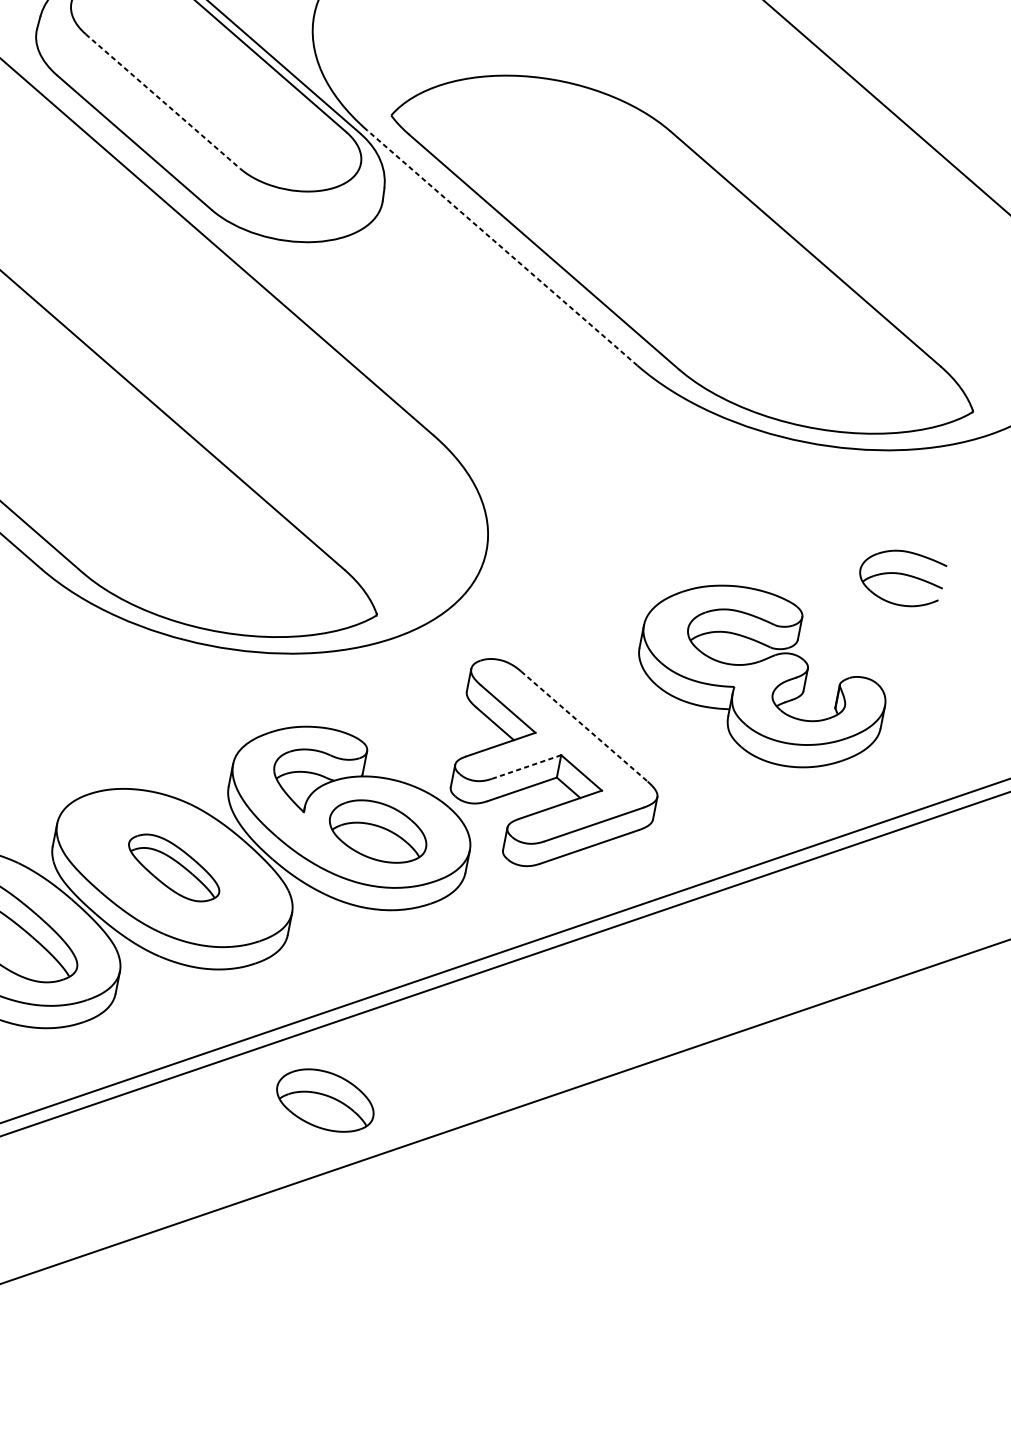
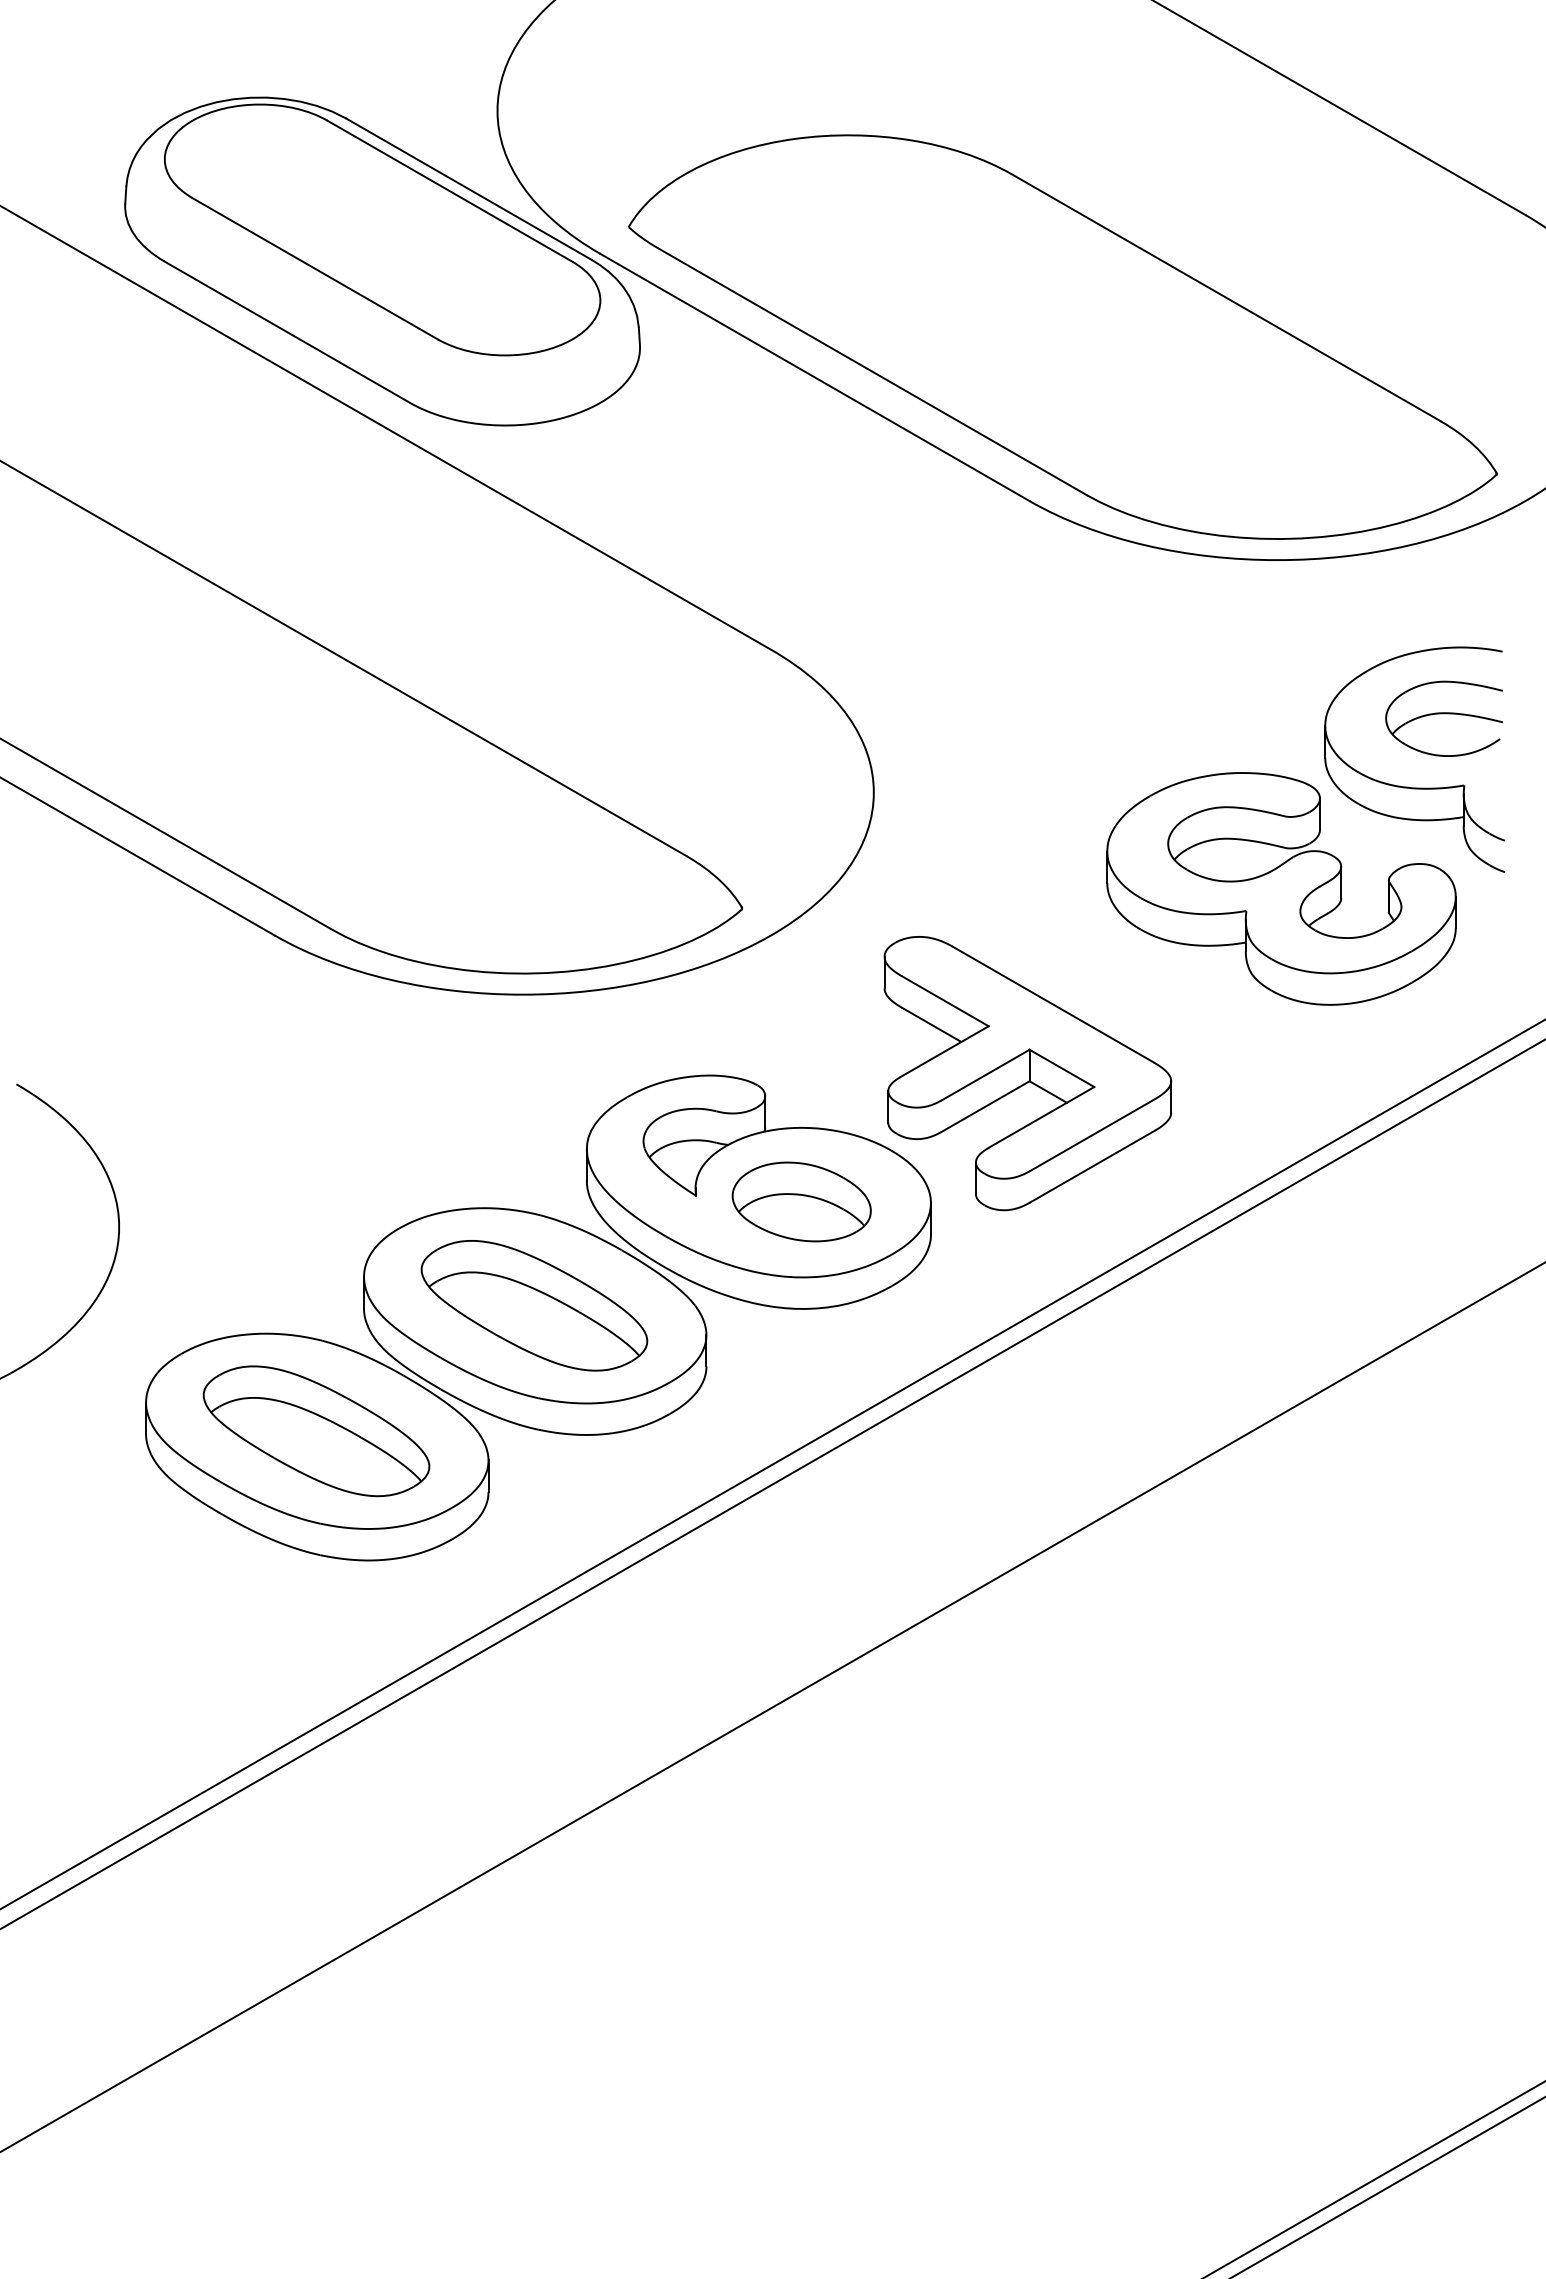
line: (163, 101) -> (315, 269), dashed -> solid
line: (502, 248) -> (814, 377), dashed -> solid
part: (866, 620) -> (1407, 786), added
line: (584, 726) -> (1053, 1004), dashed -> solid
line: (526, 767) -> (985, 1075), dashed -> solid
part: (174, 867) -> (534, 1305), size x1.67
part: (325, 1100) -> (801, 1580), removed

